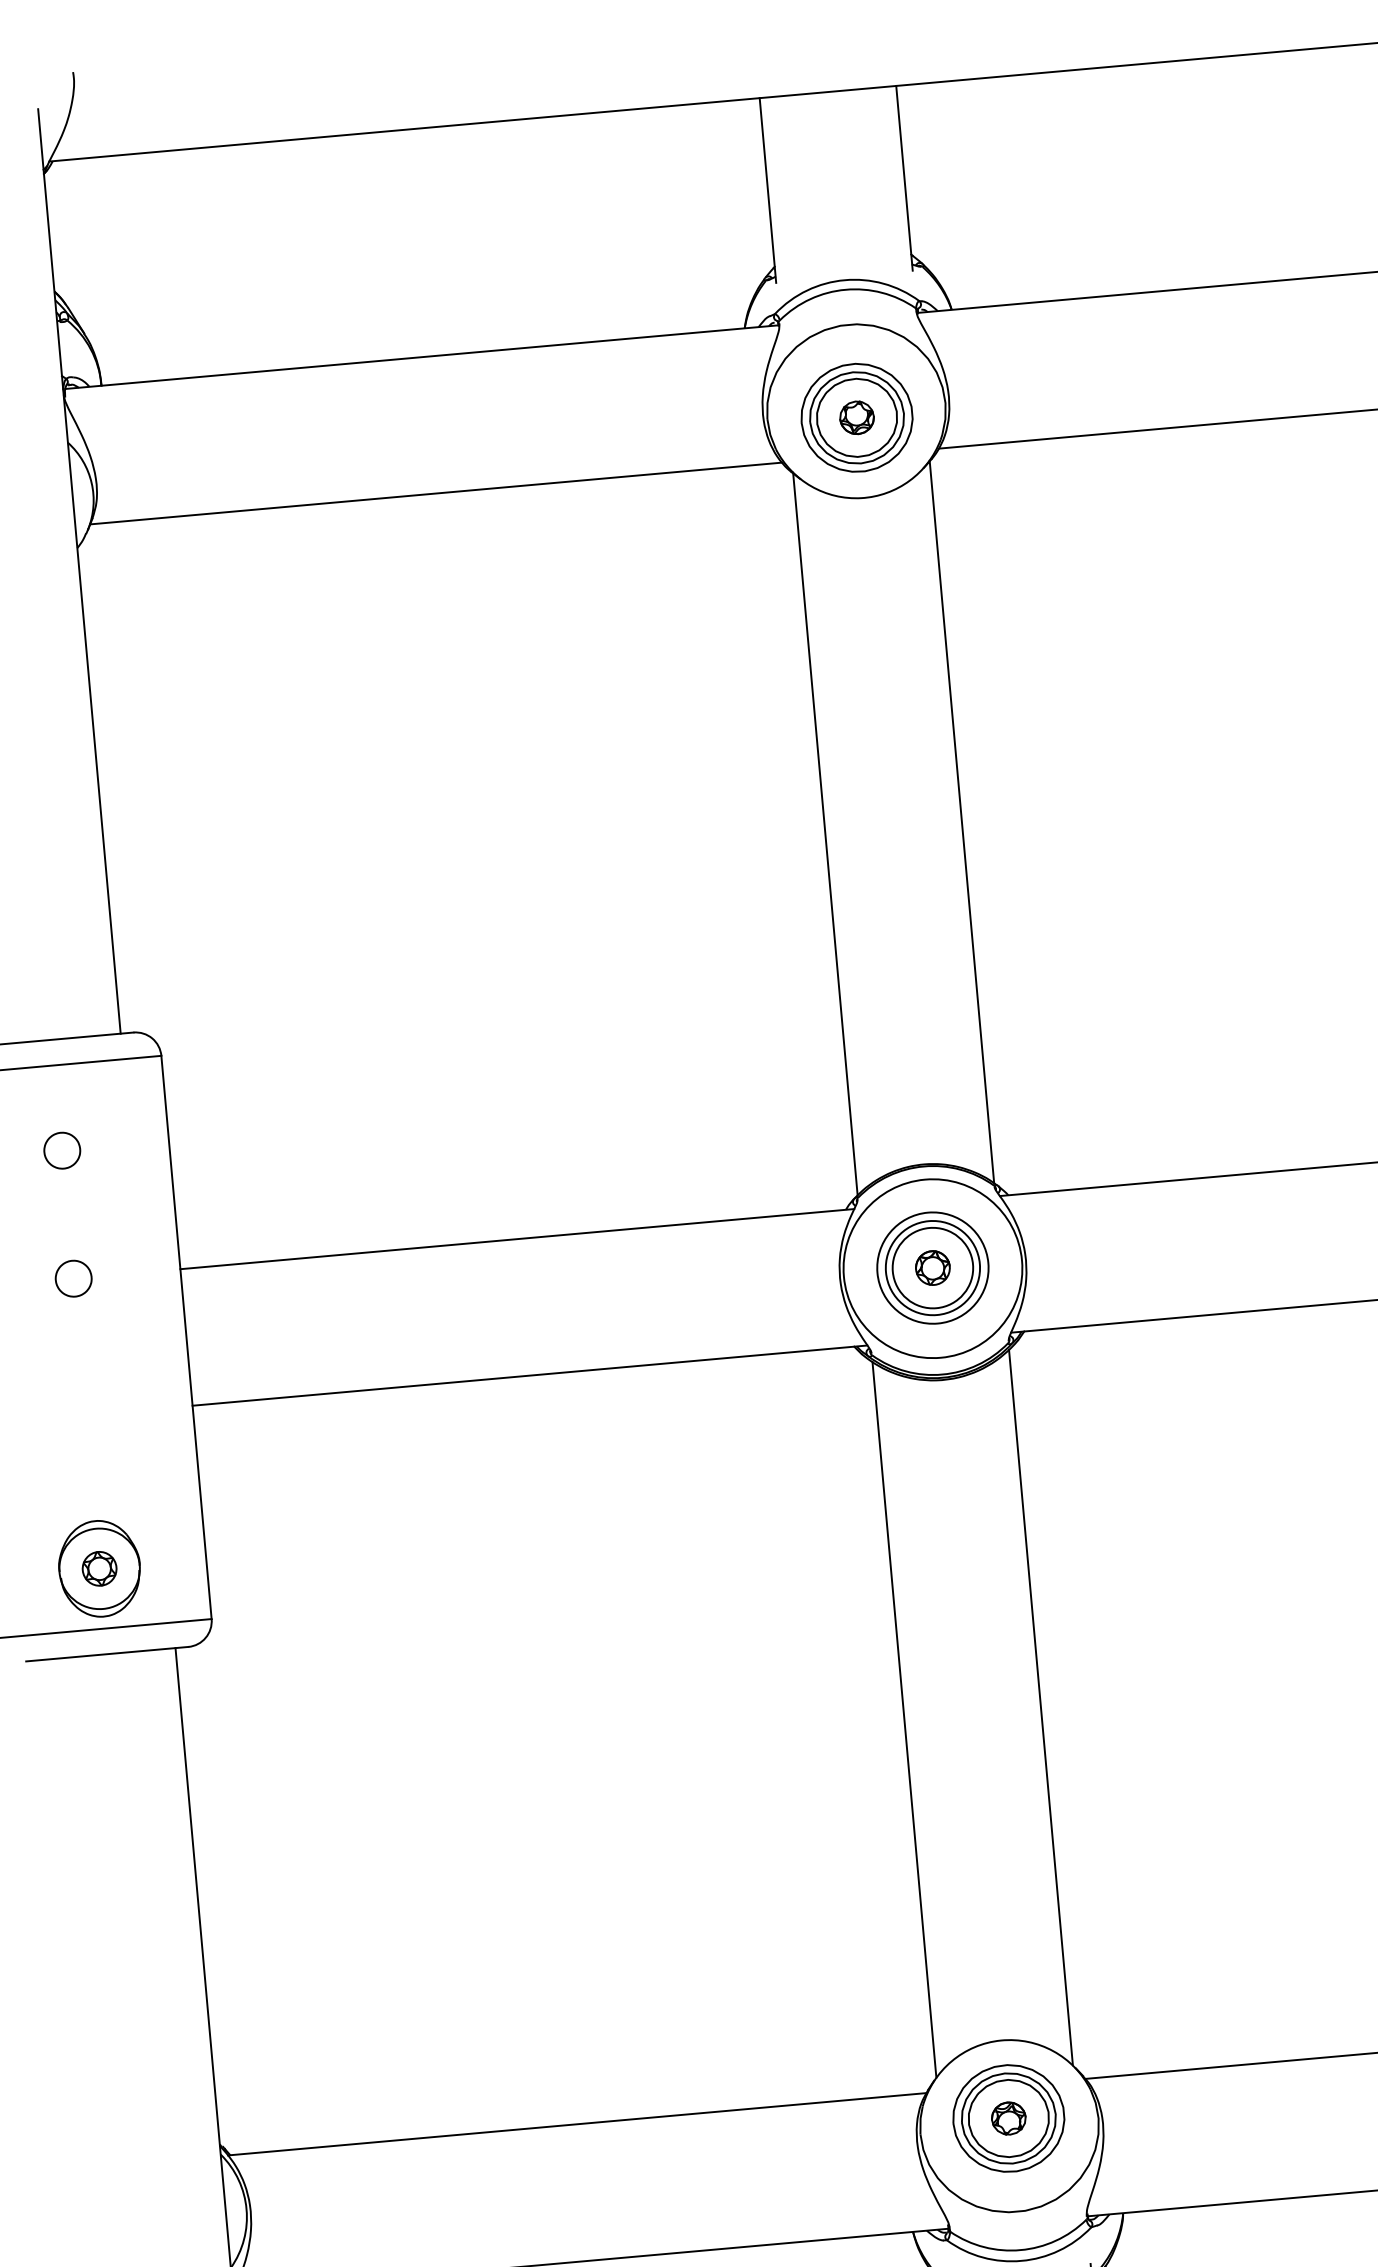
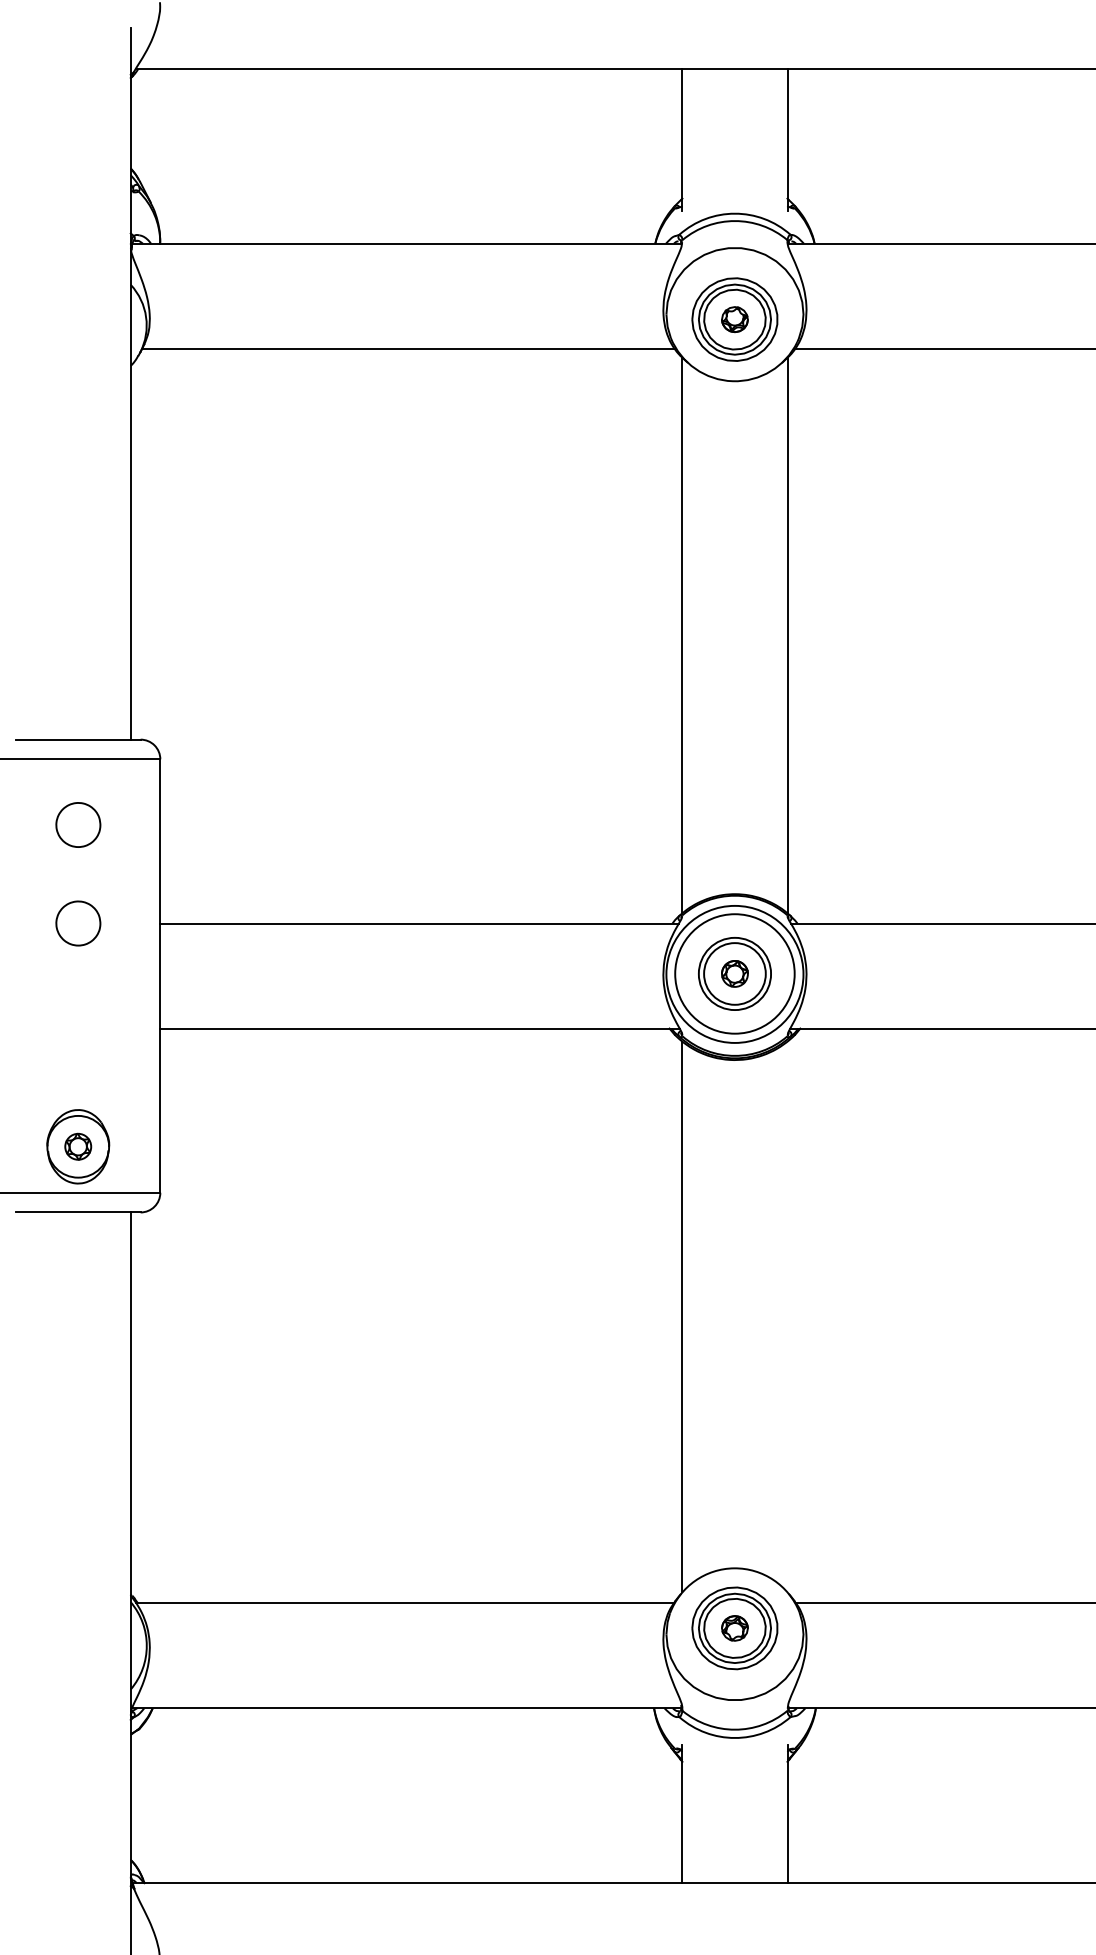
part: (61, 1150) -> (77, 824), size x1.6
circle: (932, 1267) -> (734, 973), size x1.4
part: (72, 1278) -> (77, 923), size x1.6
line: (1040, 1707) -> (787, 1316), removed

